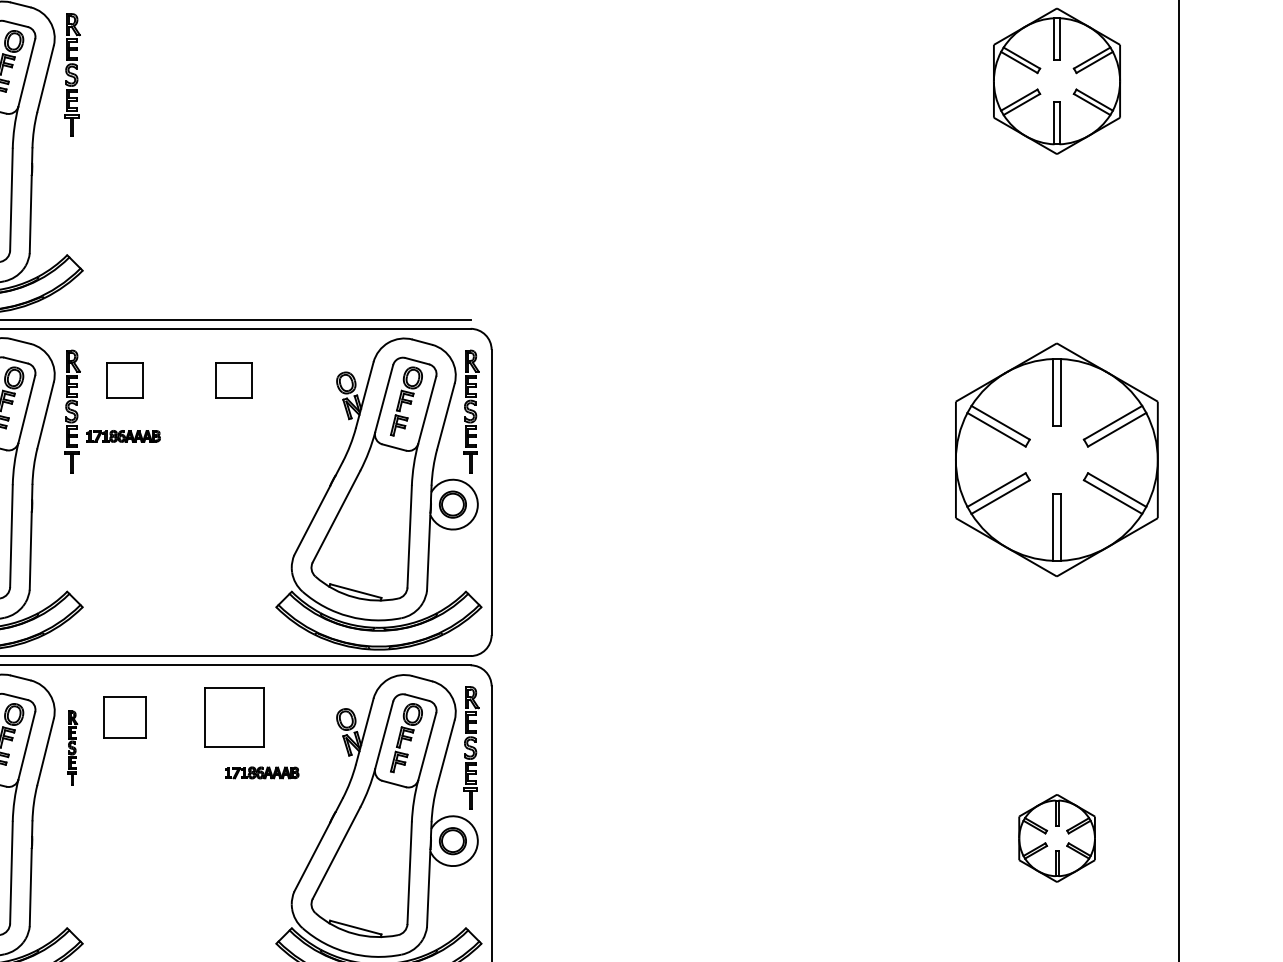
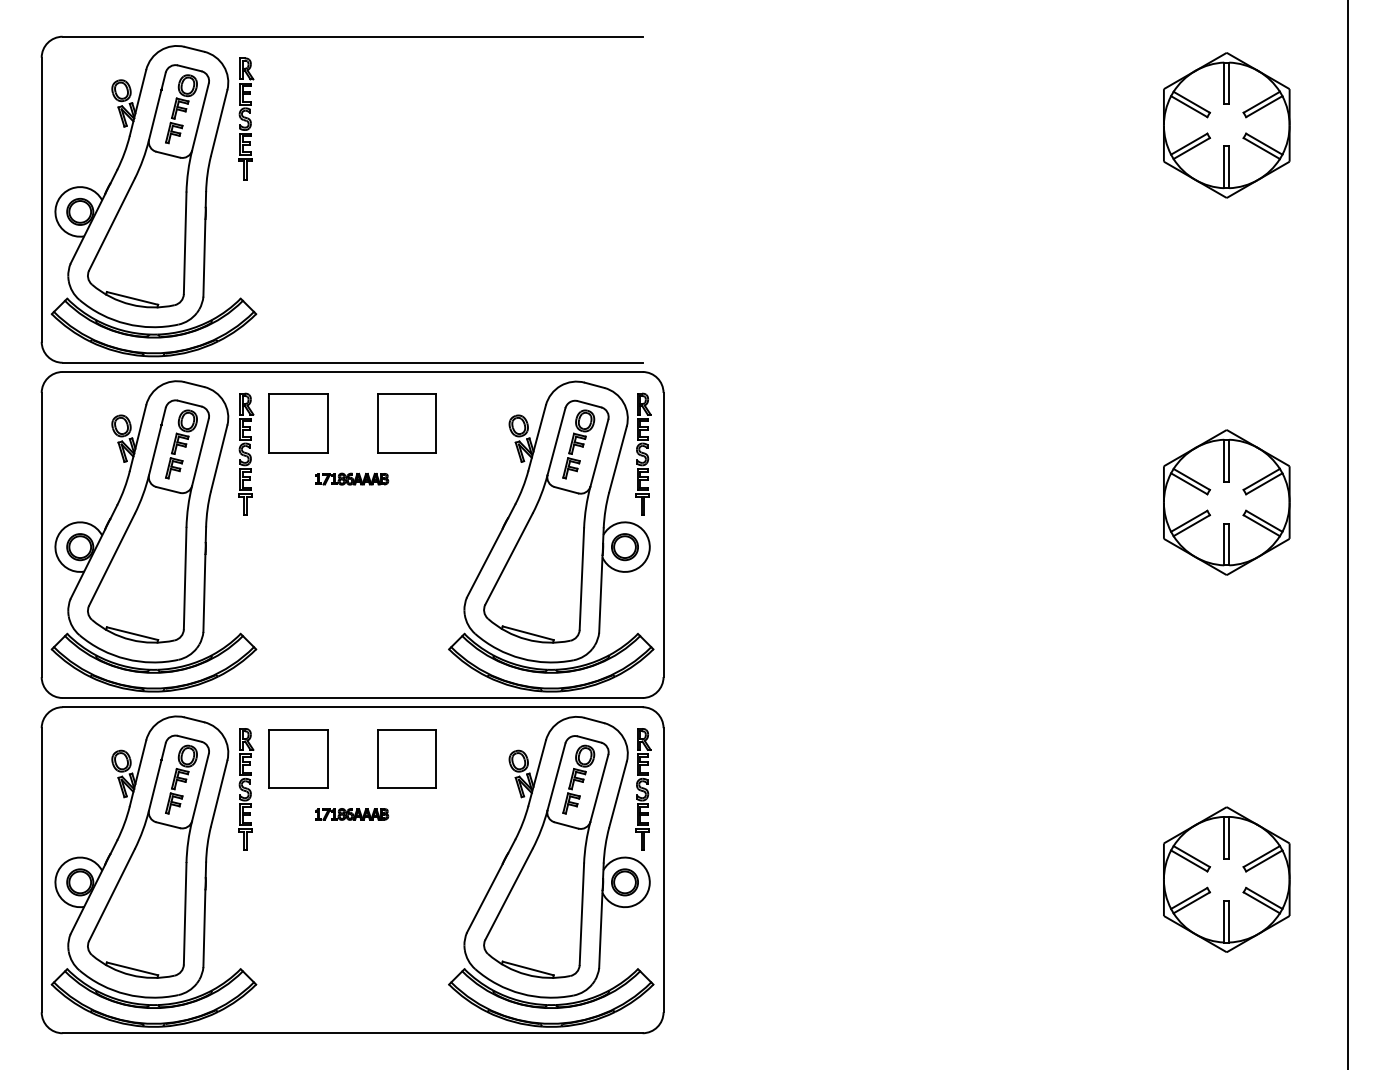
part: (125, 380) -> (298, 423), size x1.67
part: (233, 380) -> (406, 423), size x1.67
part: (124, 435) -> (352, 478), moved
part: (1056, 459) -> (1226, 502), size x0.62
part: (125, 716) -> (298, 758), size x1.43
part: (73, 747) -> (246, 789), size x1.67
part: (262, 773) -> (352, 814), moved
part: (1056, 838) -> (1226, 879), size x1.67

